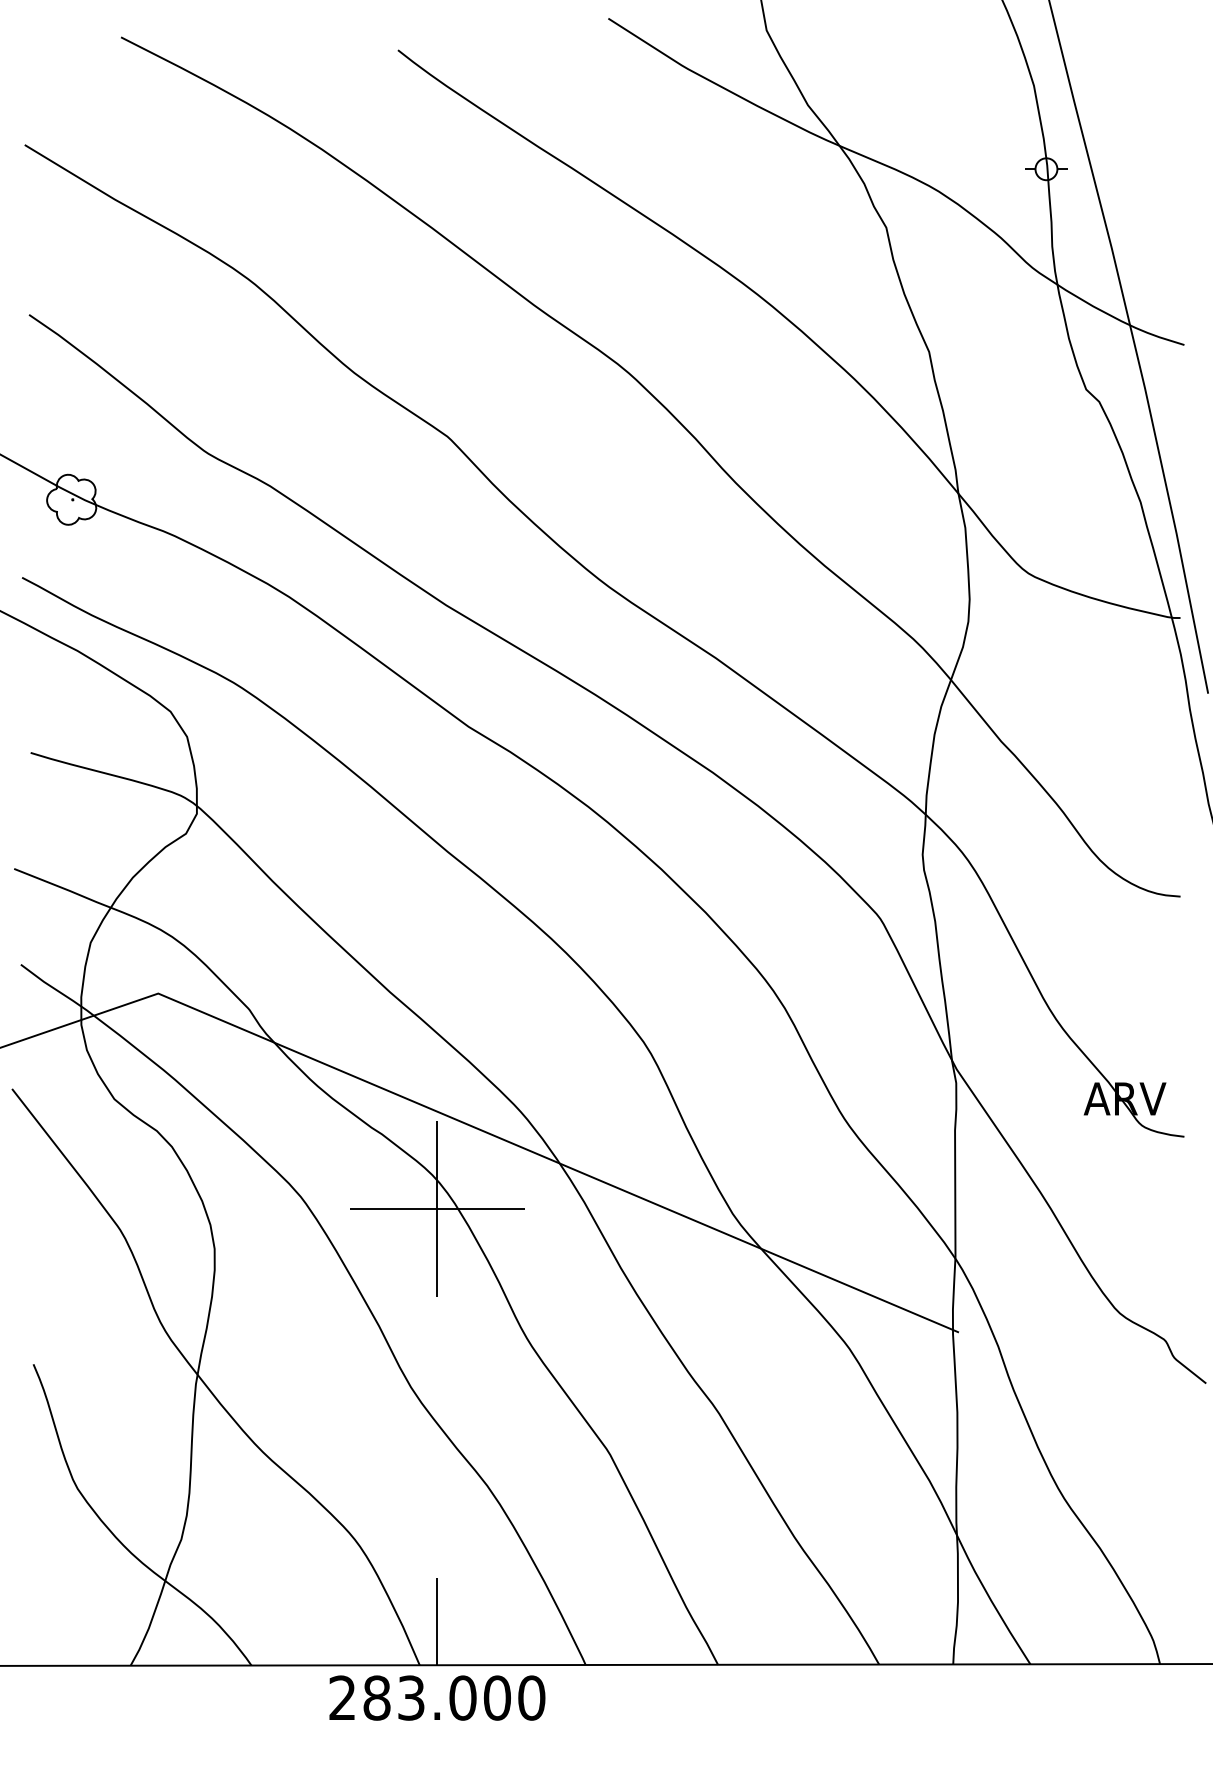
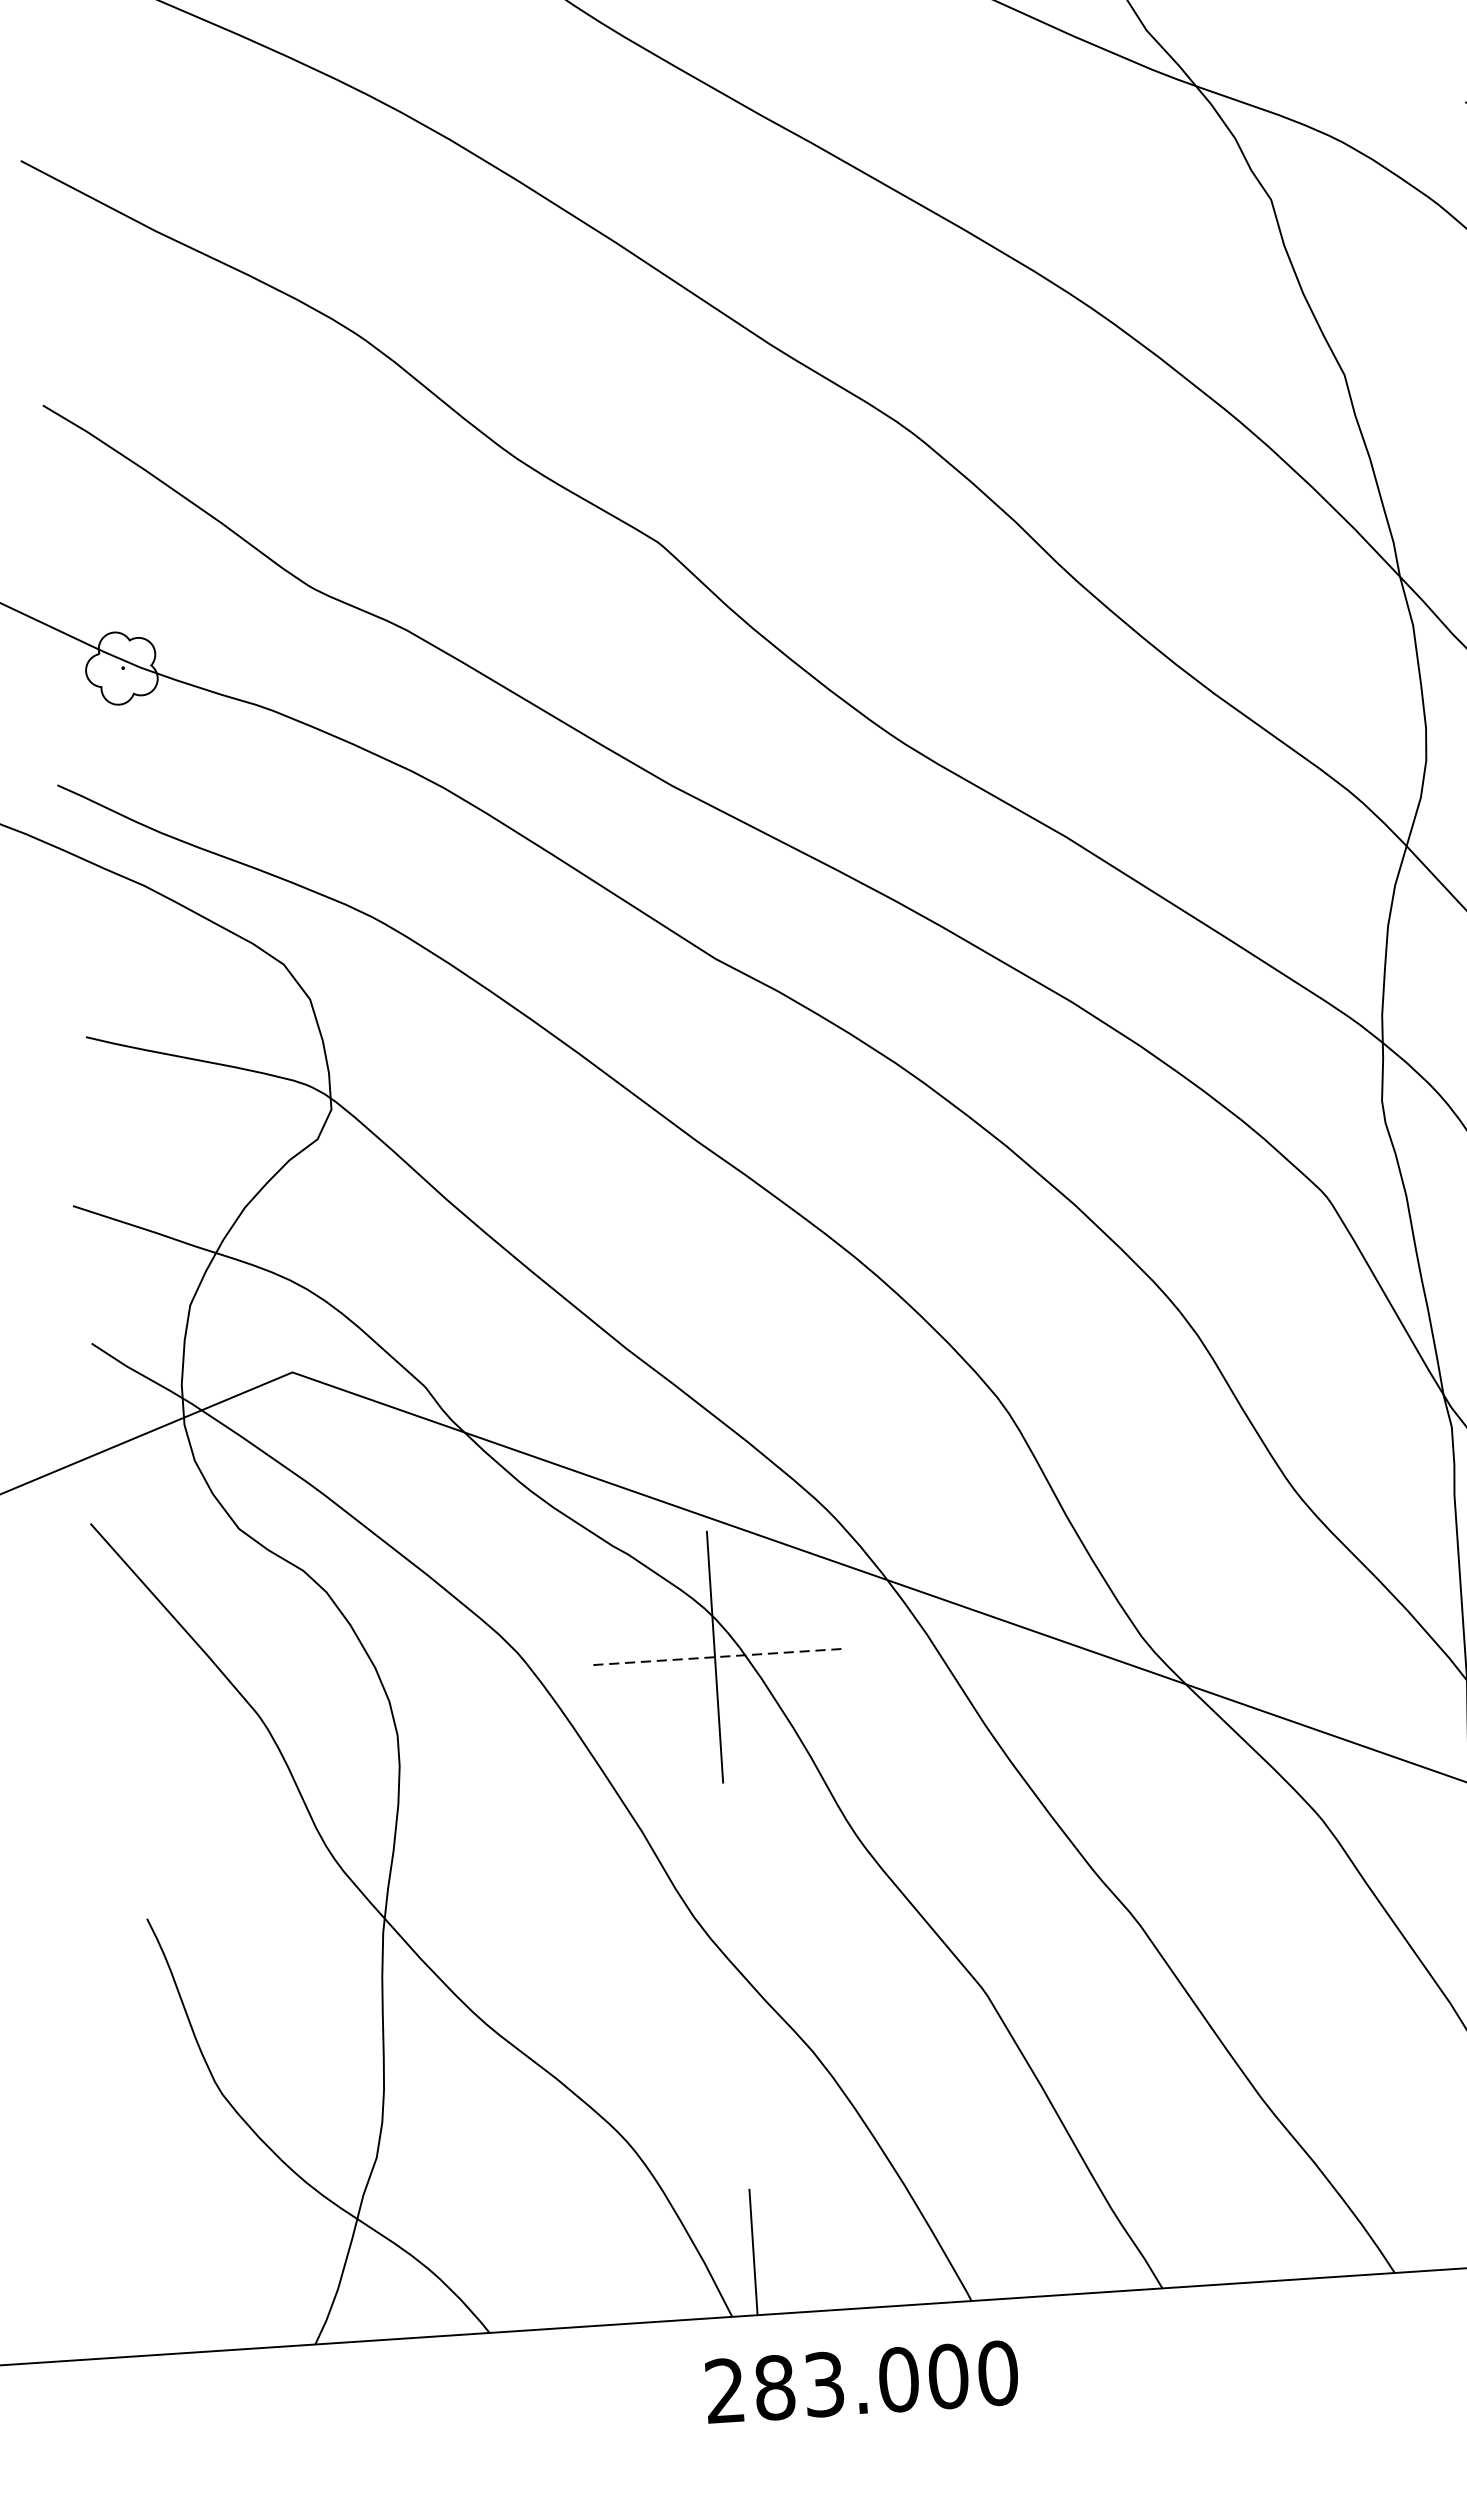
line: (437, 1209) -> (715, 1657), solid -> dashed
text: (437, 1697) -> (862, 2381), moved

